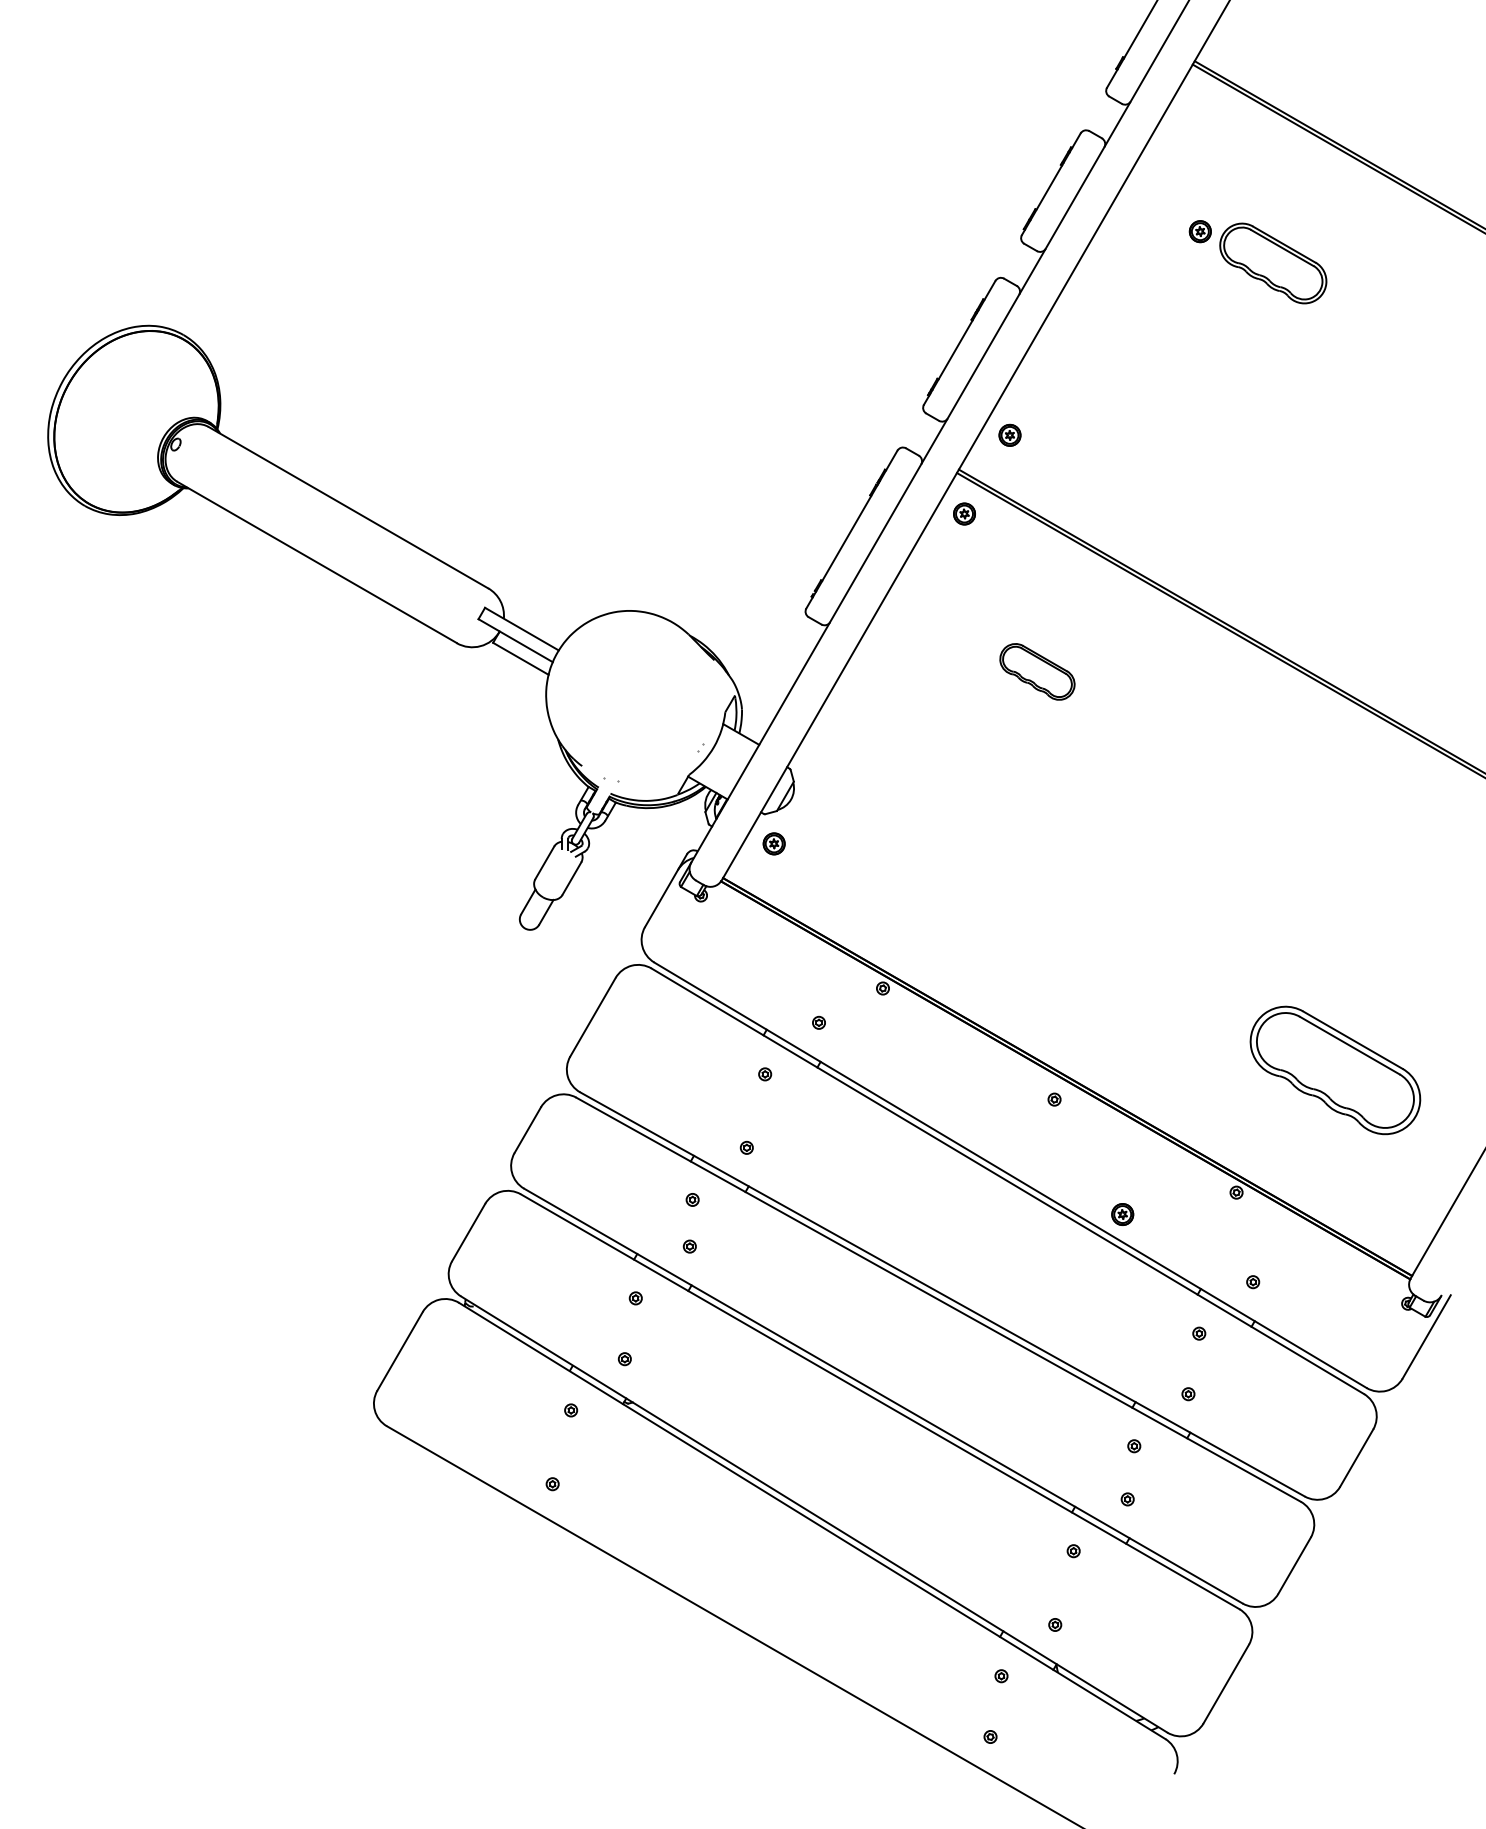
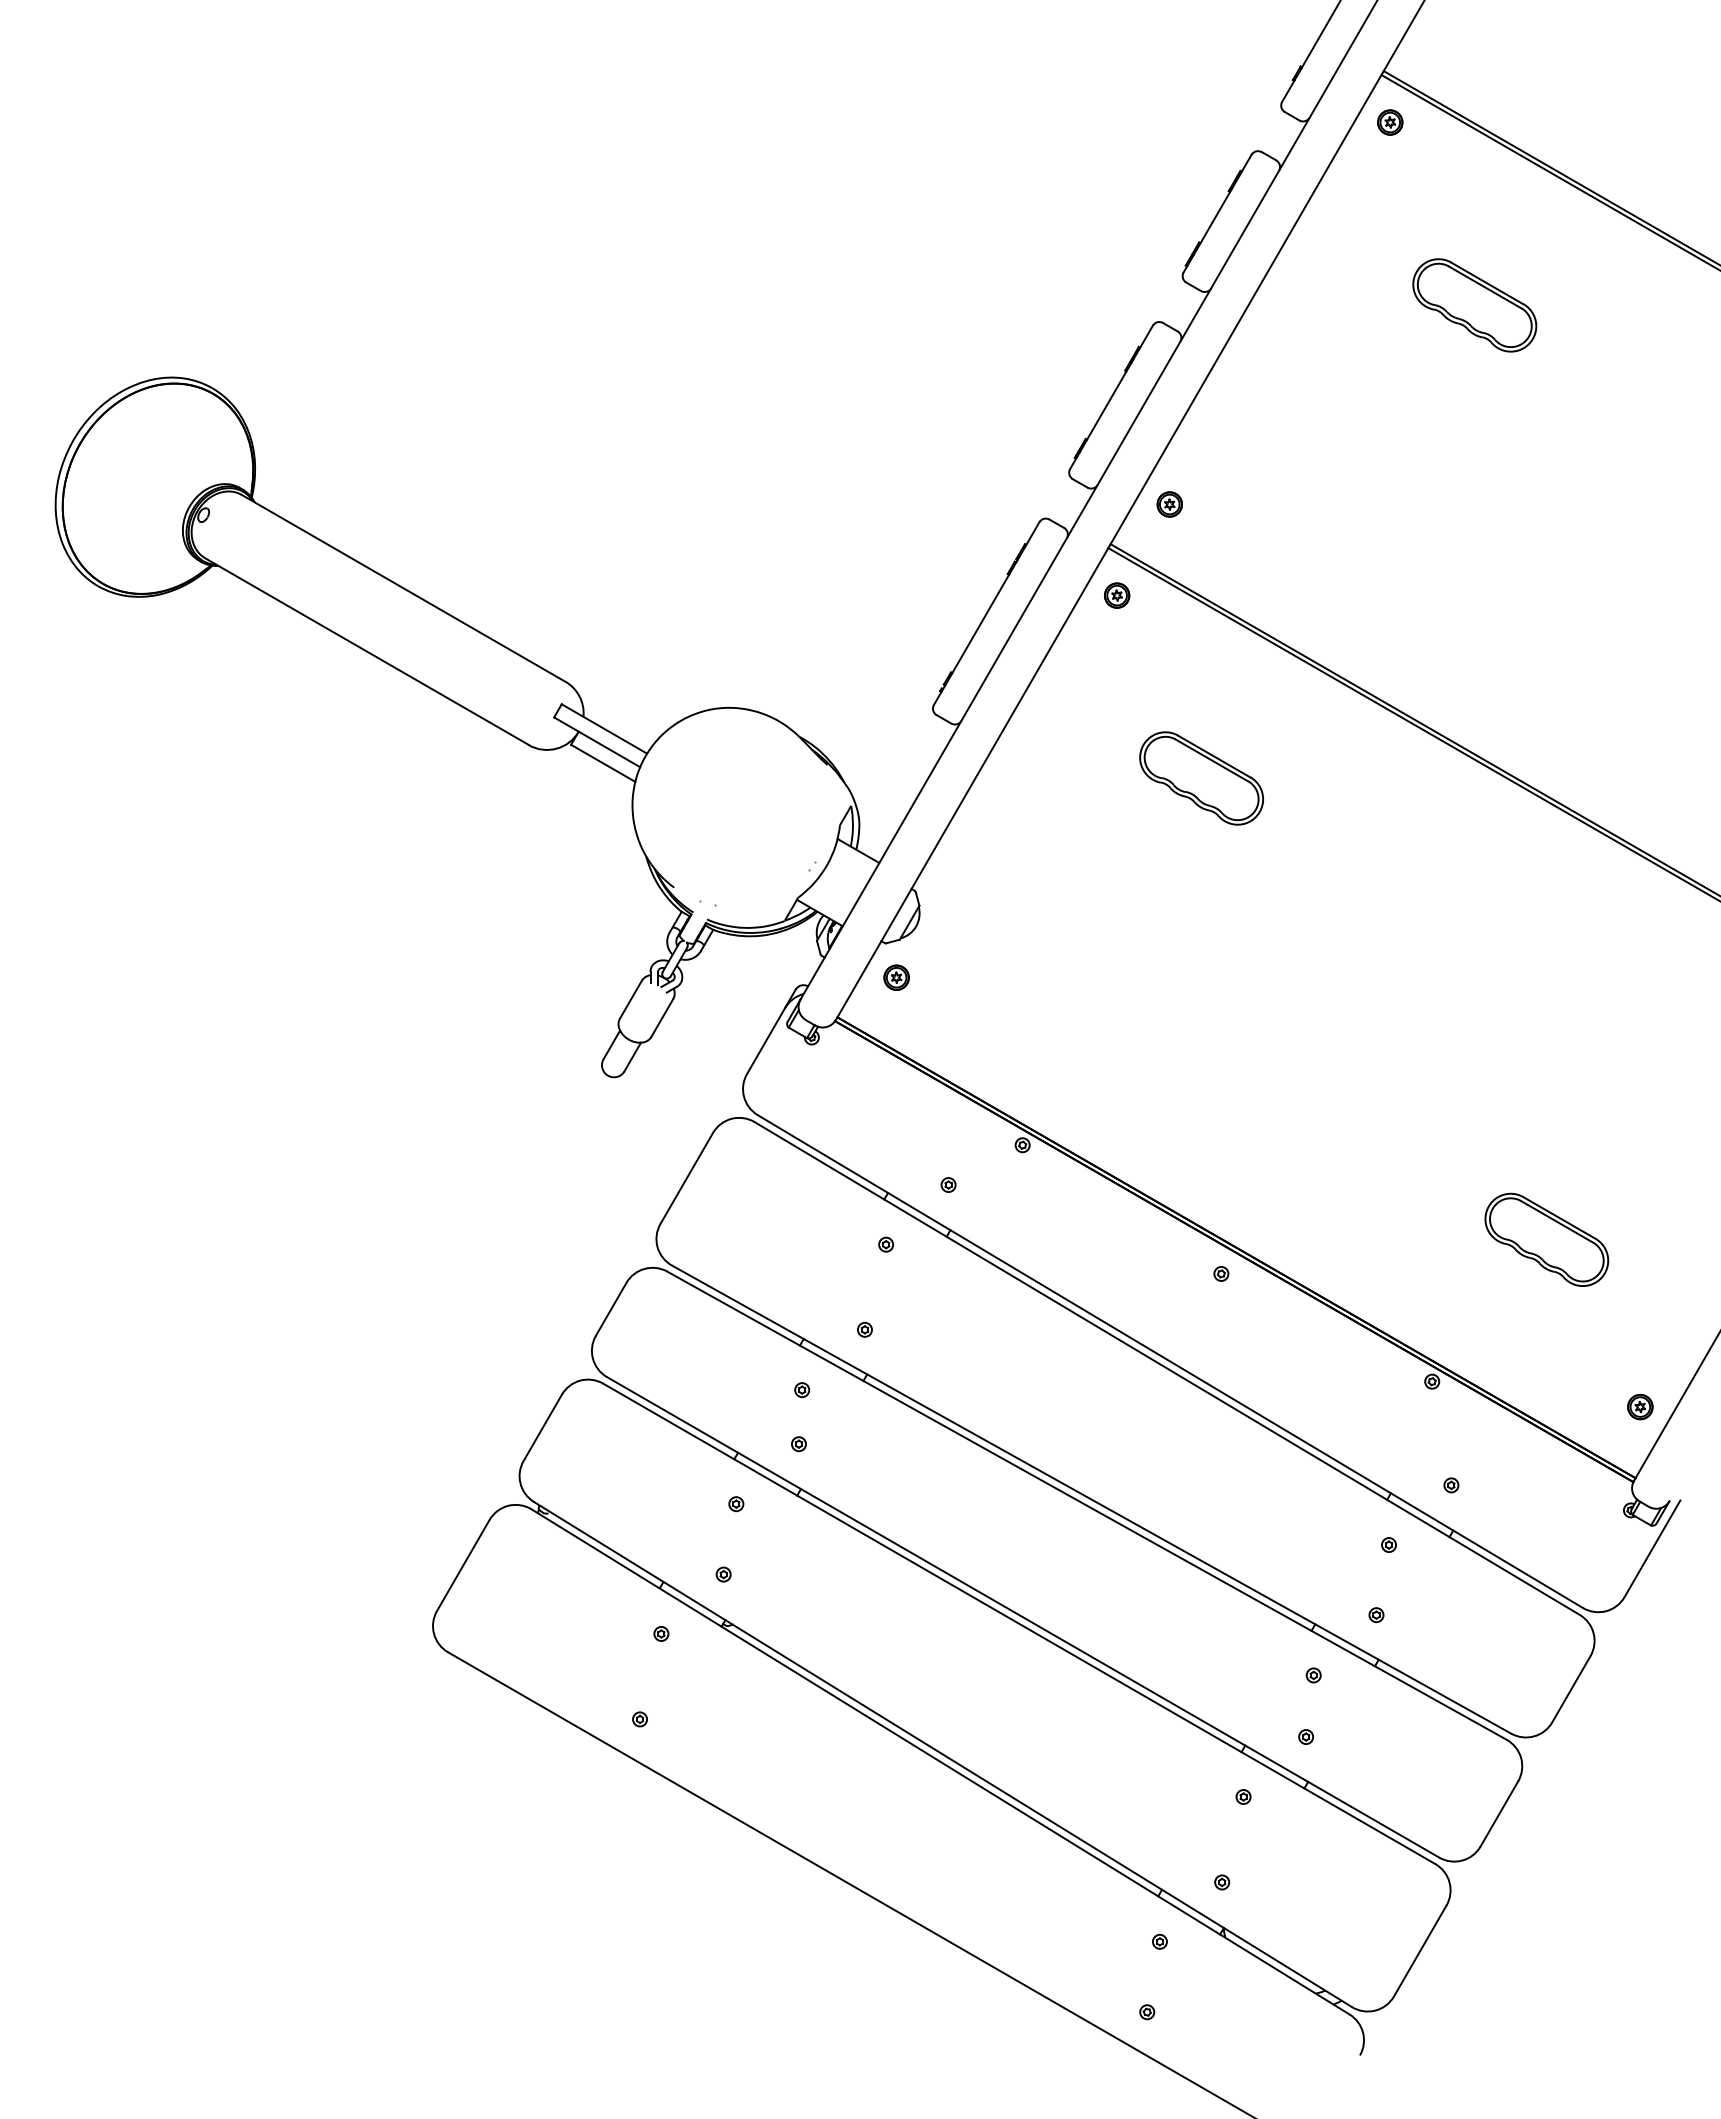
part: (1200, 231) -> (1390, 122), moved
part: (1037, 671) -> (1201, 778), size x1.43
part: (1335, 1069) -> (1546, 1239), size x0.62
part: (1122, 1214) -> (1640, 1406), moved

